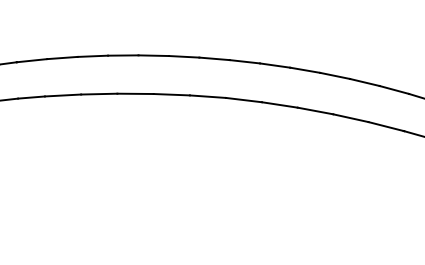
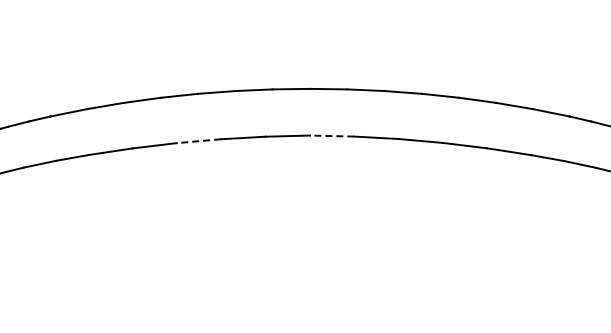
line: (135, 94) -> (198, 141), solid -> dashed
line: (243, 100) -> (331, 136), solid -> dashed

